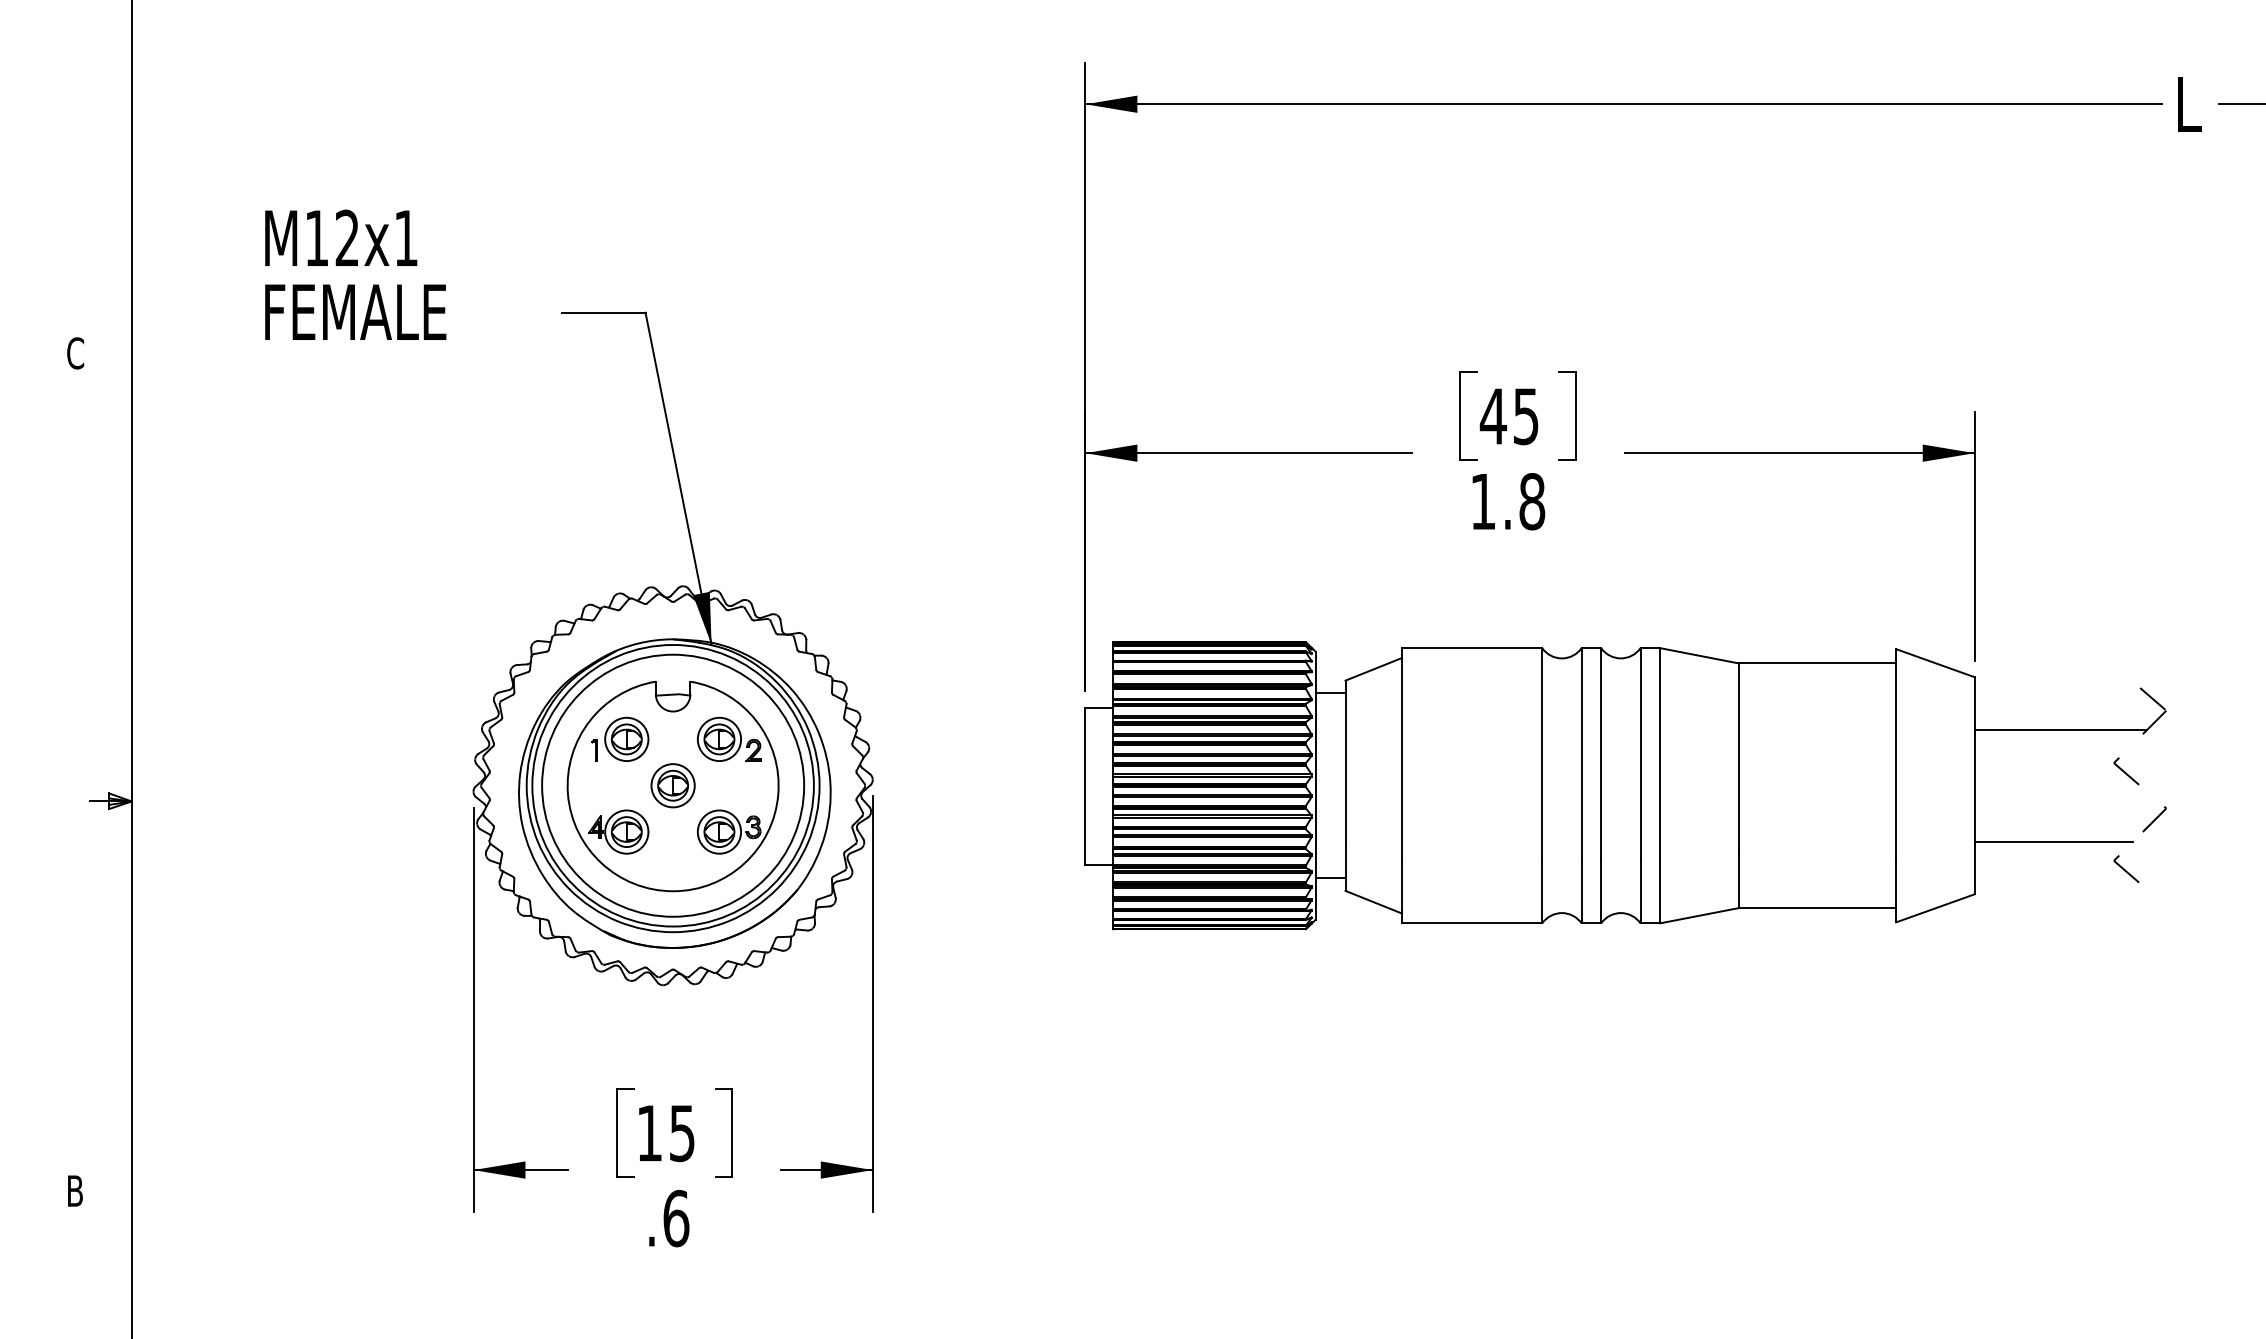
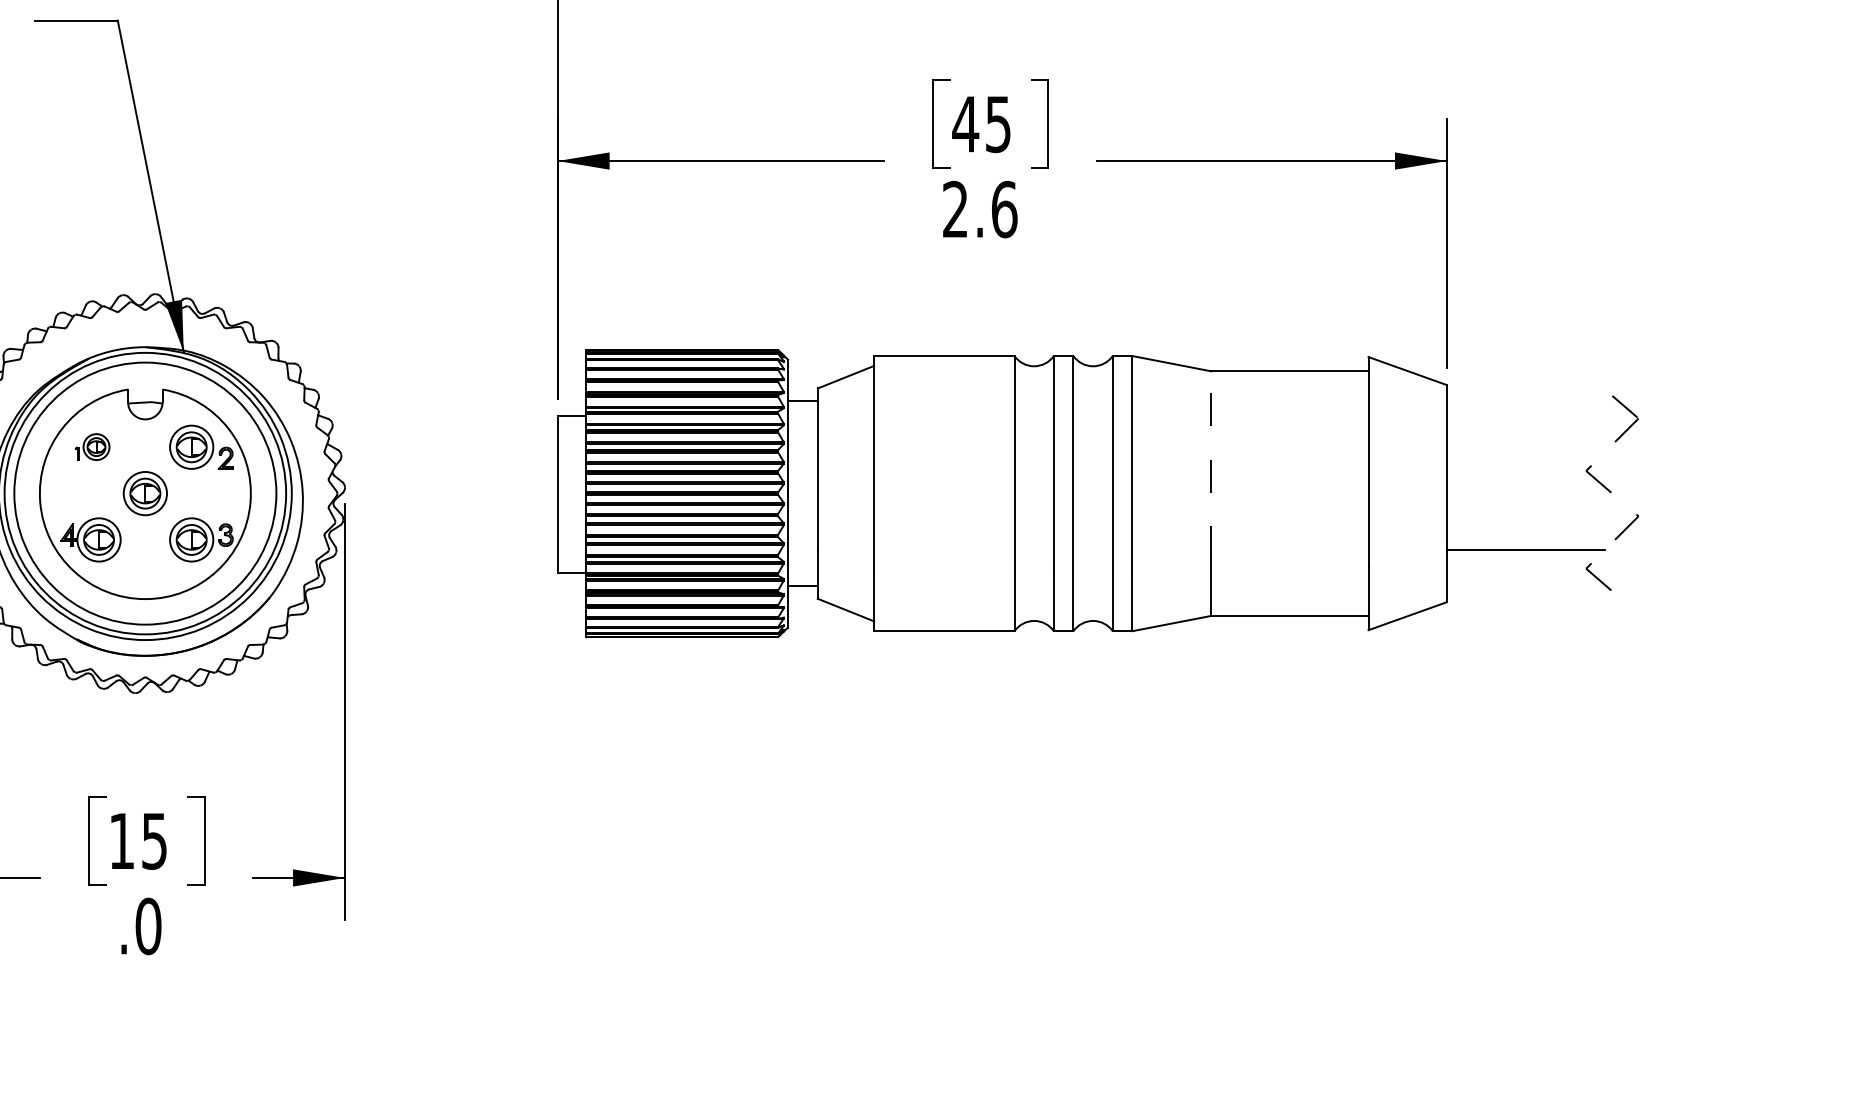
text: (1507, 501) -> (979, 209), 1.8 -> 2.6
line: (2060, 729) -> (1532, 437), removed
part: (620, 738) -> (92, 446), size x0.6
line: (1739, 756) -> (1211, 464), solid -> dashed
text: (676, 1218) -> (148, 926), .6 -> .0

